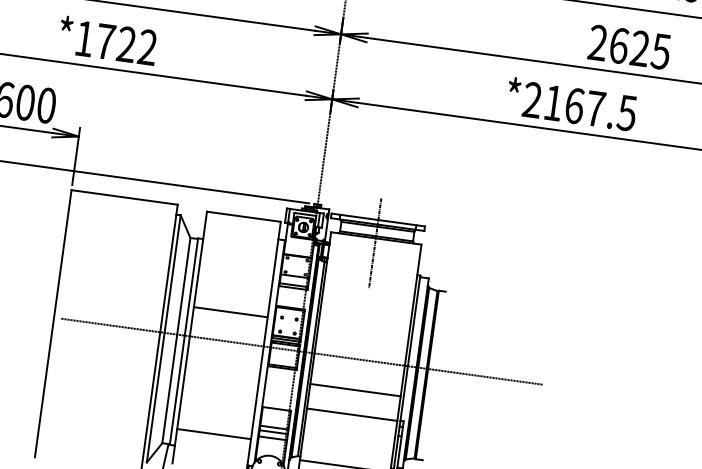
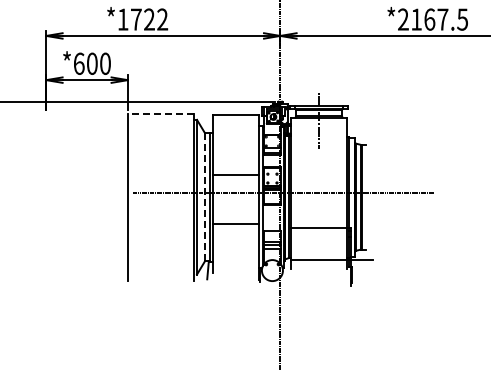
line: (123, 197) -> (160, 113), solid -> dashed
line: (175, 339) -> (204, 196), solid -> dashed
line: (354, 389) -> (318, 212), removed
line: (213, 434) -> (235, 224), moved

